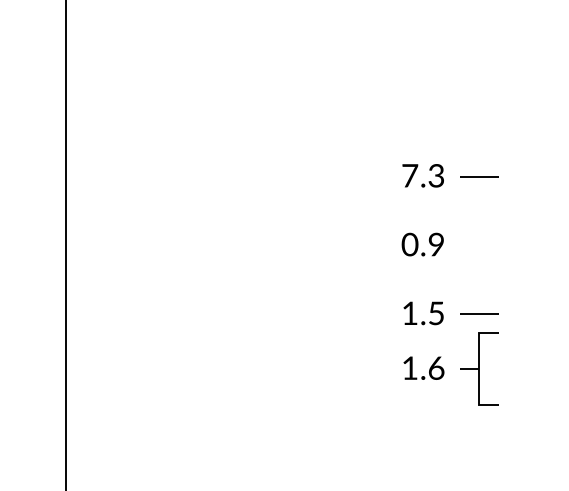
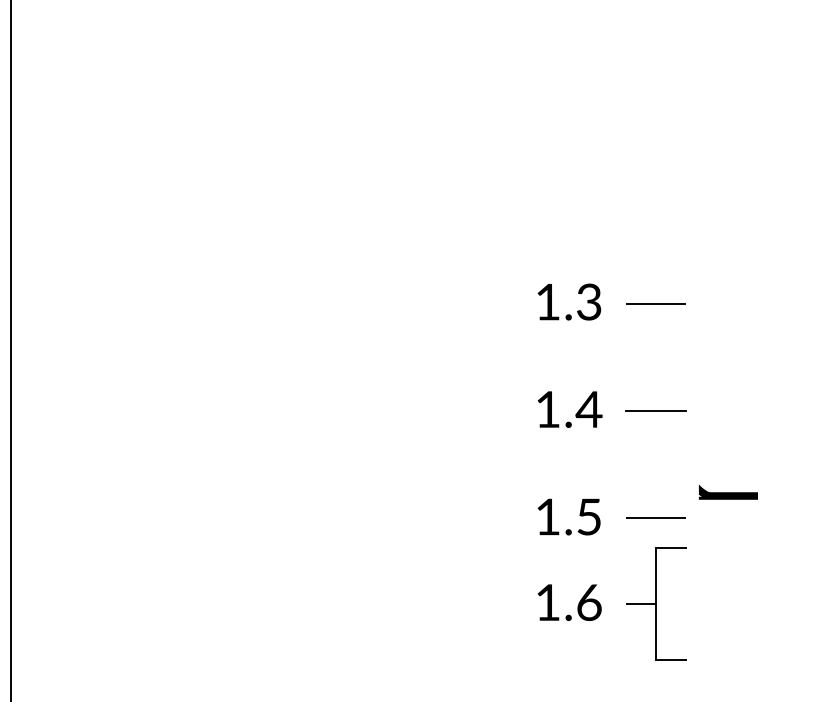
text: (410, 175) -> (548, 301), 7.3 -> 1.3
text: (422, 244) -> (567, 409), 0.9 -> 1.4
line: (478, 245) -> (654, 410), added
part: (525, 297) -> (728, 492), added

